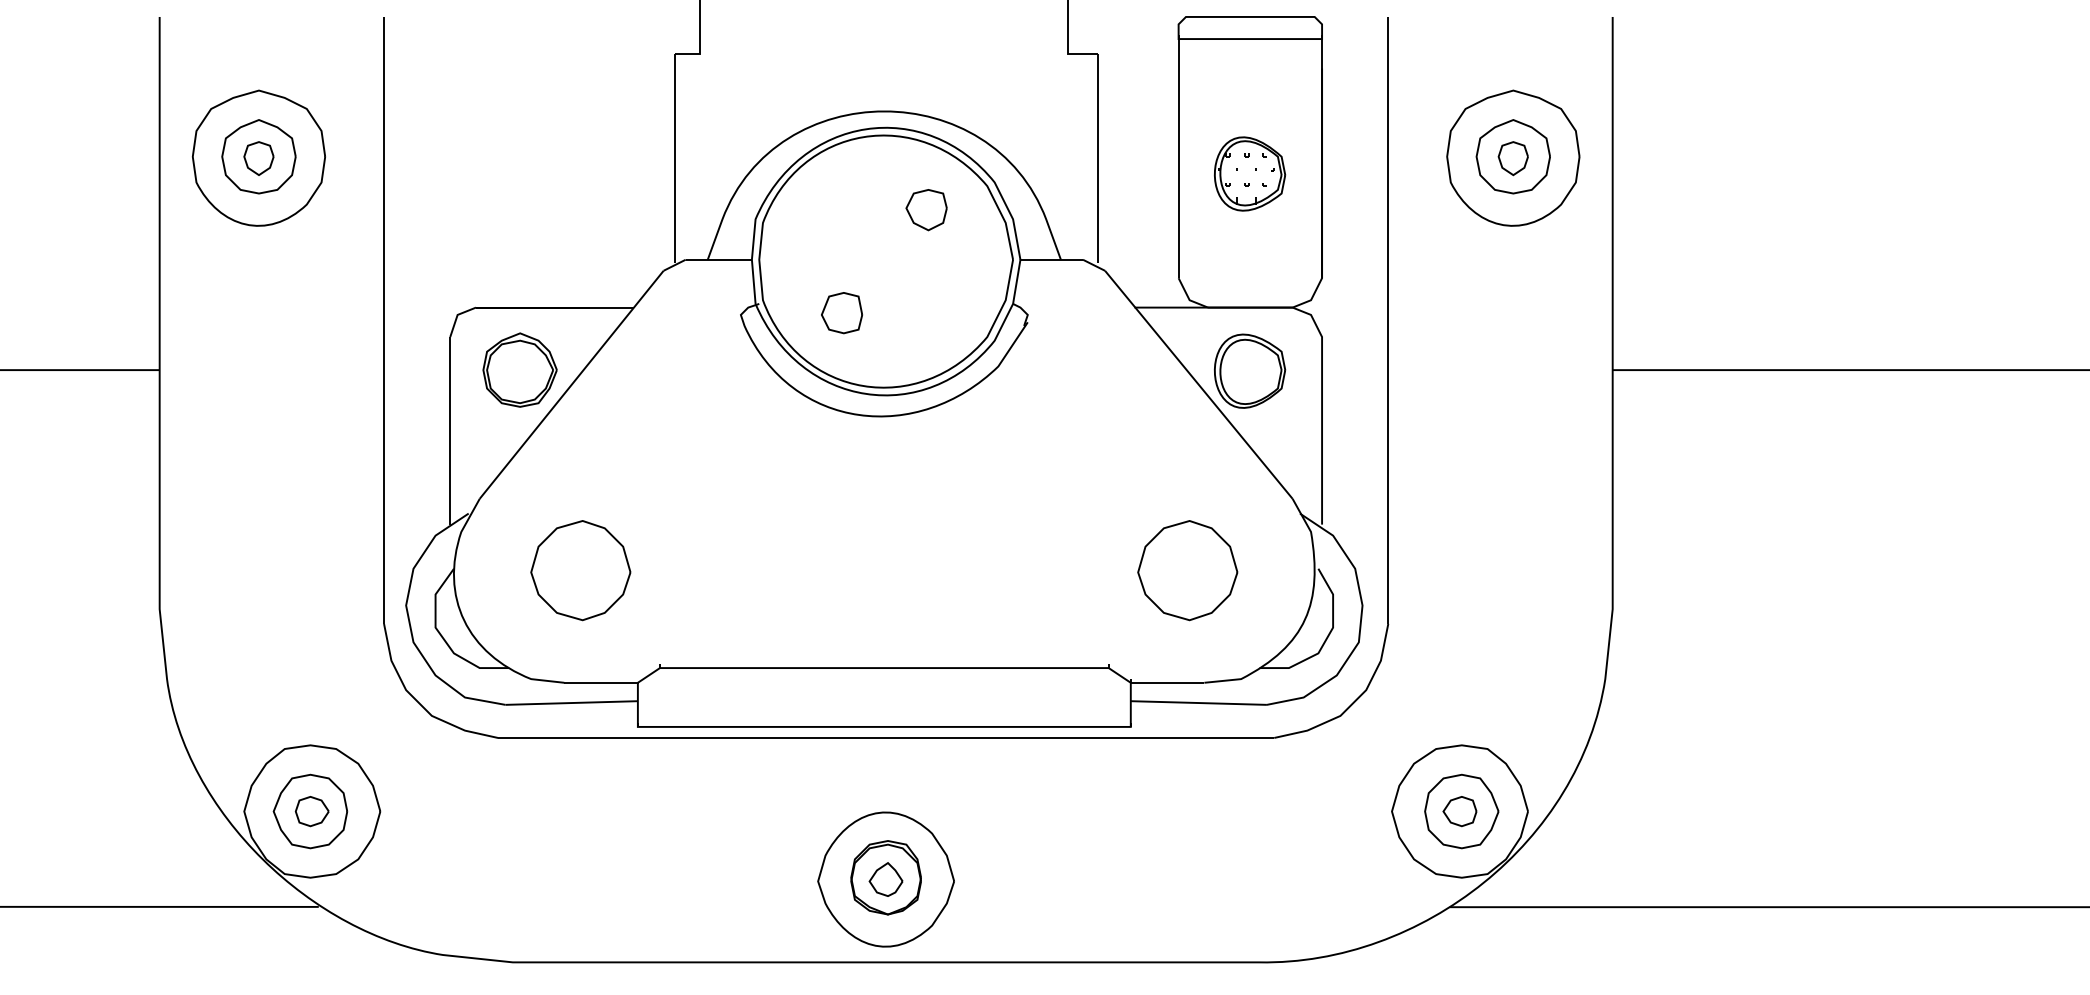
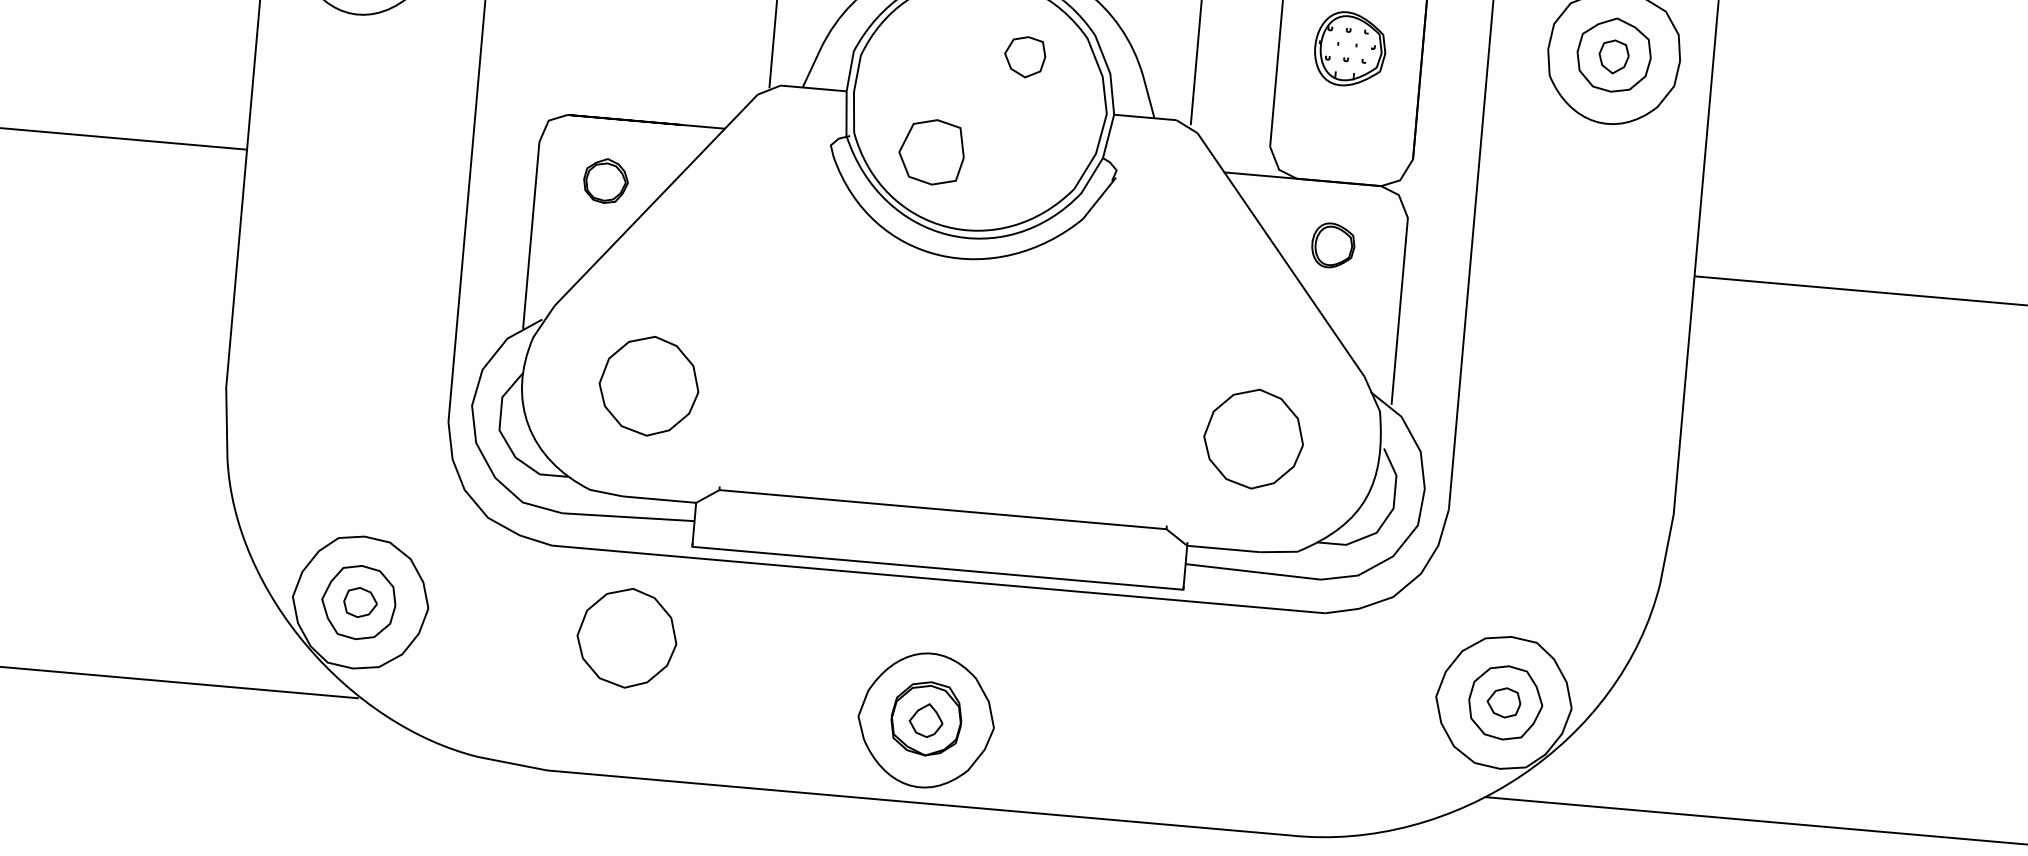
part: (841, 313) -> (931, 152), size x1.6
part: (519, 369) -> (605, 180), size x0.6
part: (1250, 370) -> (1333, 245), size x0.6
part: (580, 823) -> (626, 638), added

